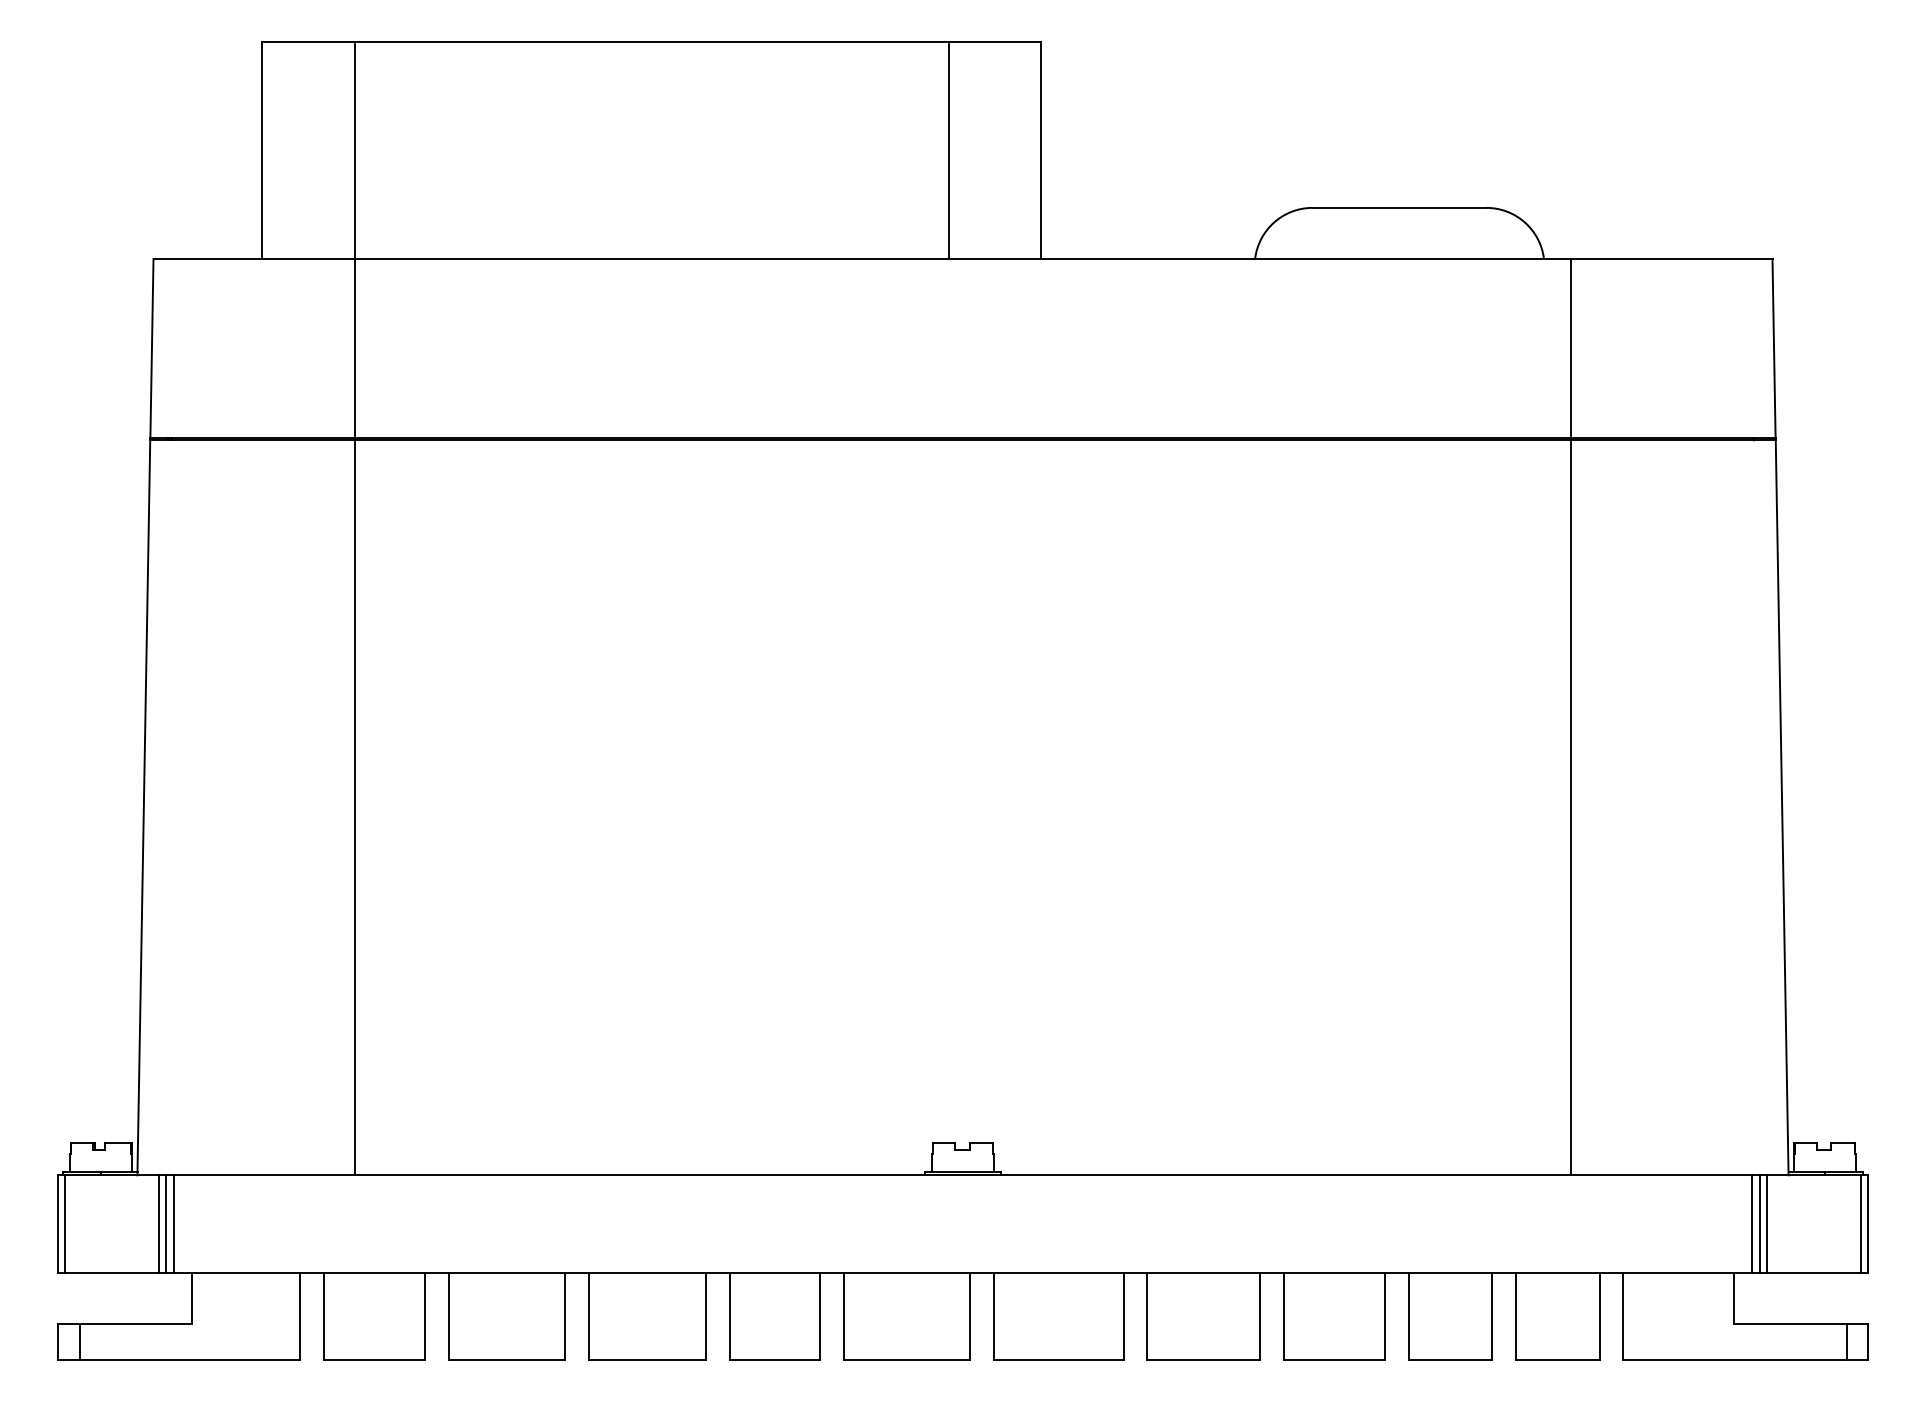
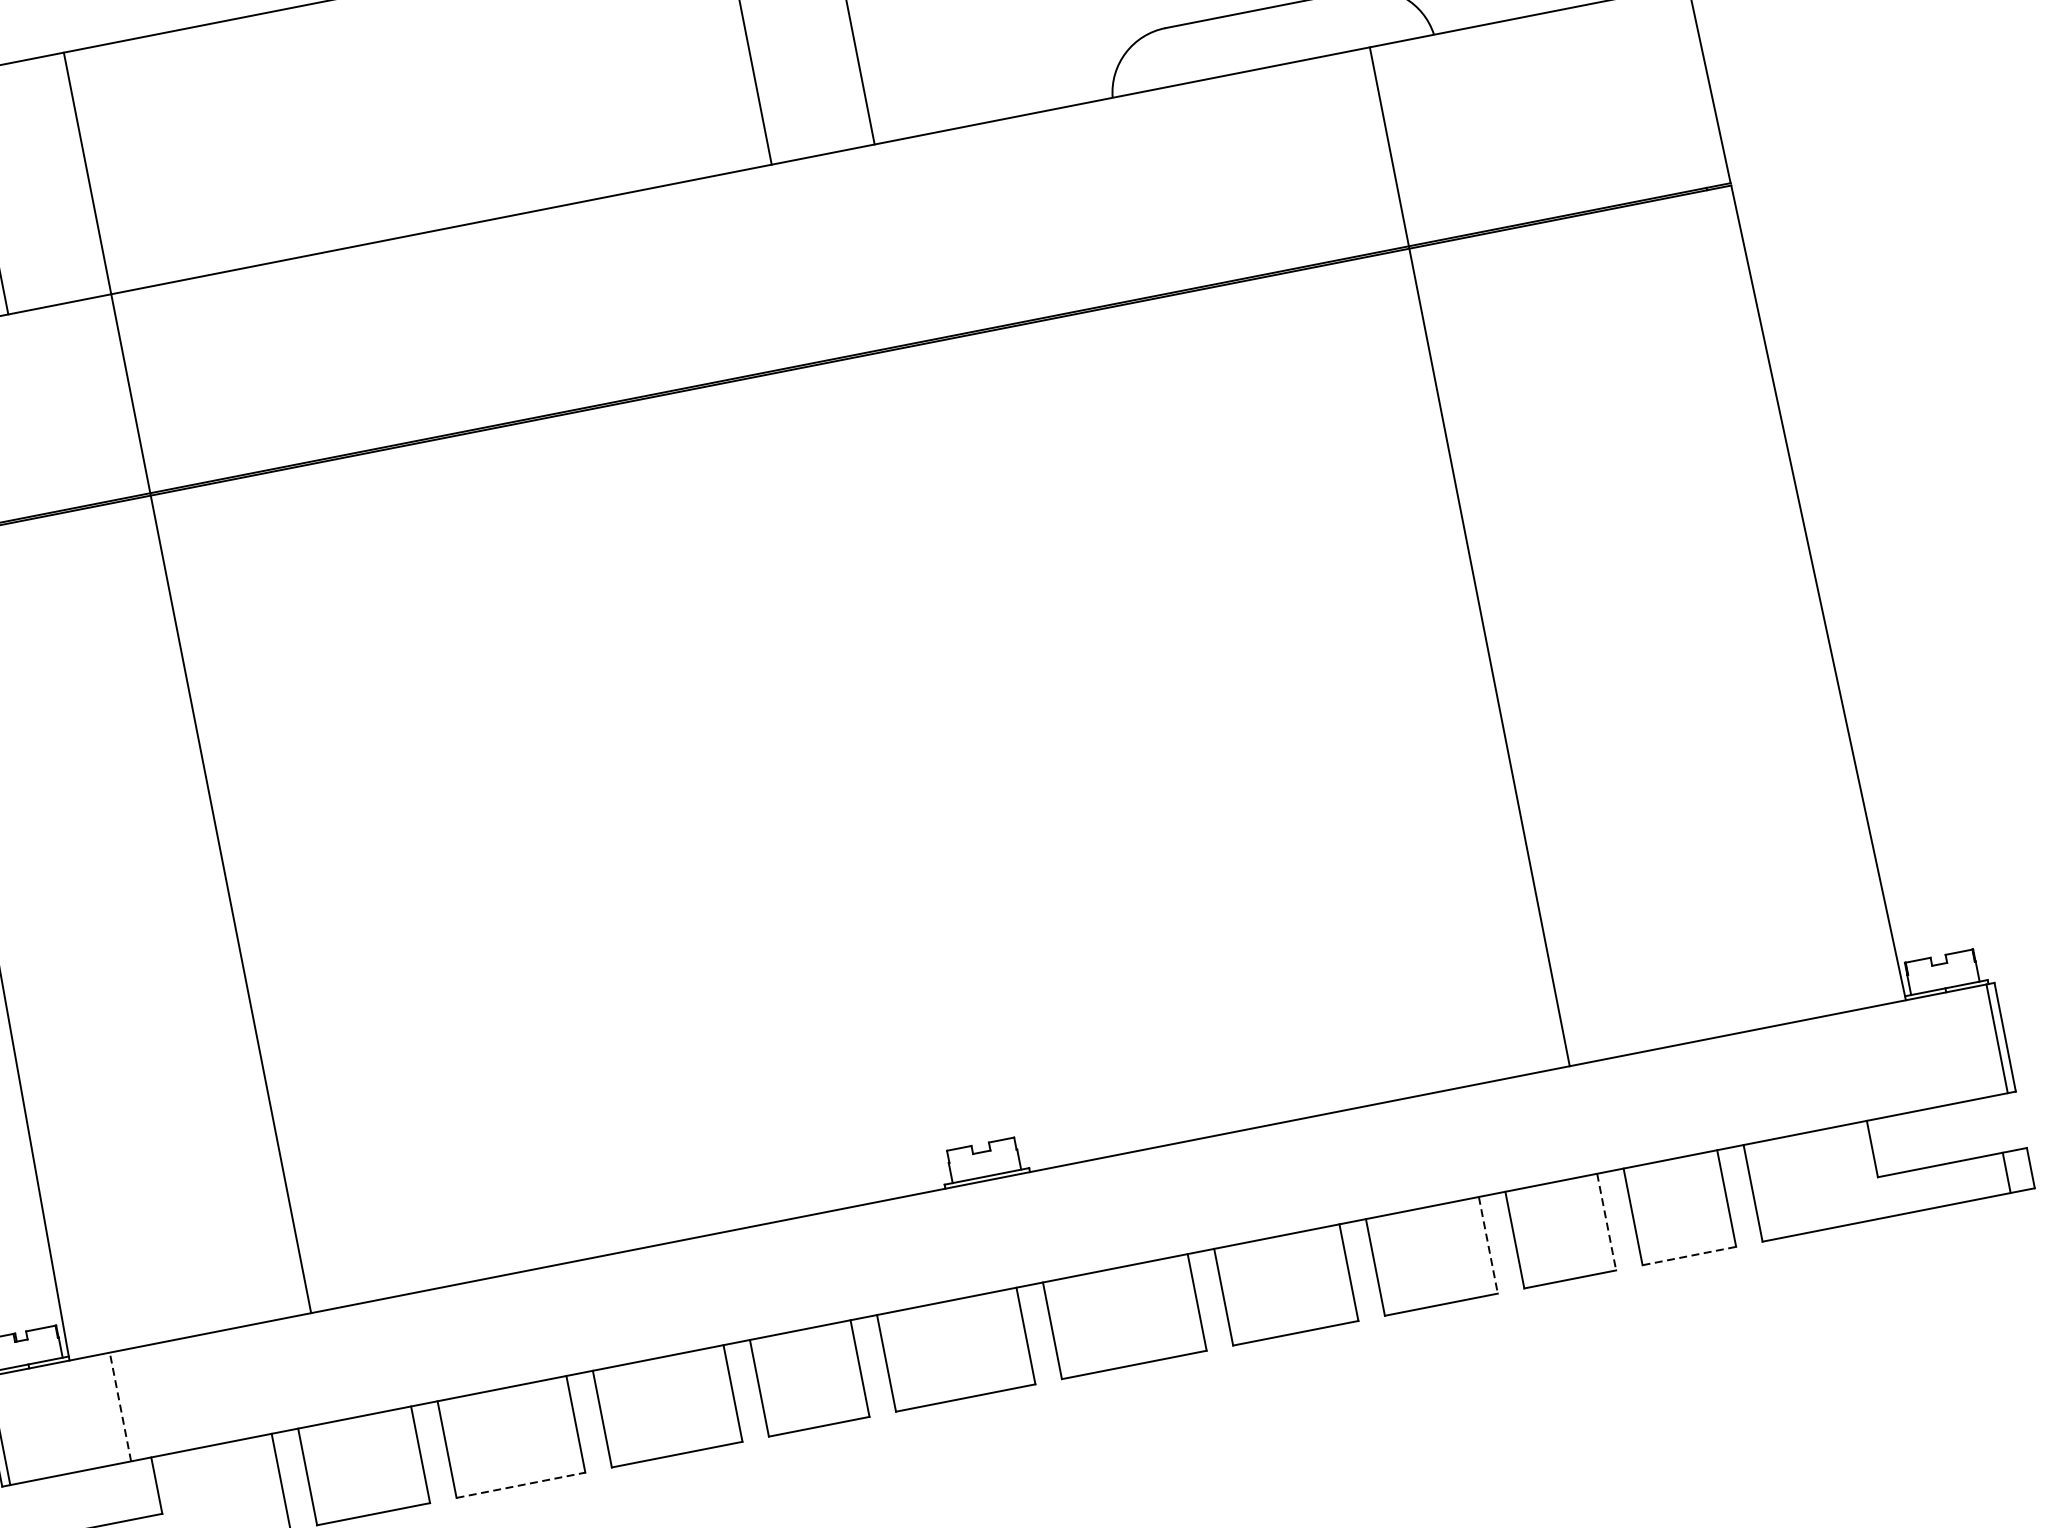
line: (1571, 717) -> (1470, 556), moved
line: (159, 1224) -> (104, 1410), removed
line: (166, 1224) -> (112, 1408), removed
line: (173, 1224) -> (120, 1407), solid -> dashed
line: (1752, 1224) -> (1876, 1062), removed
line: (1759, 1224) -> (1884, 1061), removed
line: (1766, 1224) -> (1892, 1059), removed
line: (1385, 1317) -> (1488, 1246), solid -> dashed
line: (1491, 1317) -> (1606, 1223), solid -> dashed
line: (507, 1359) -> (521, 1484), solid -> dashed
line: (1558, 1359) -> (1690, 1255), solid -> dashed

